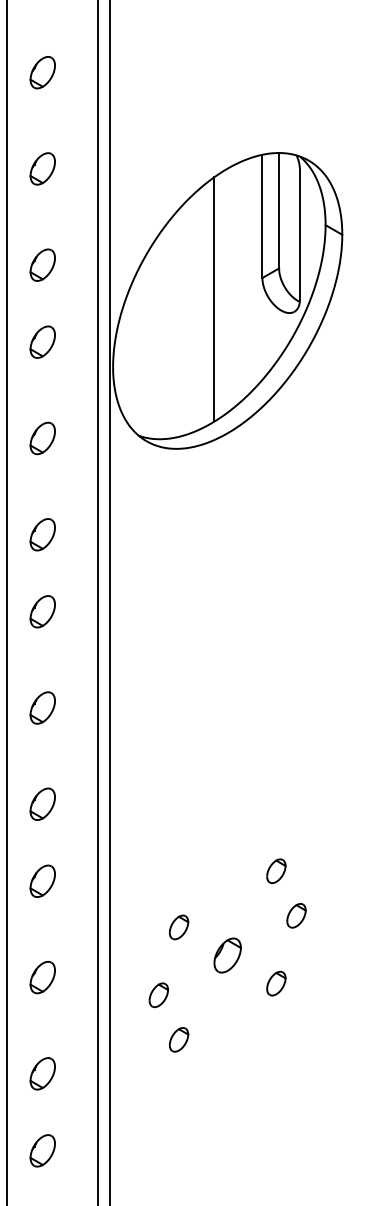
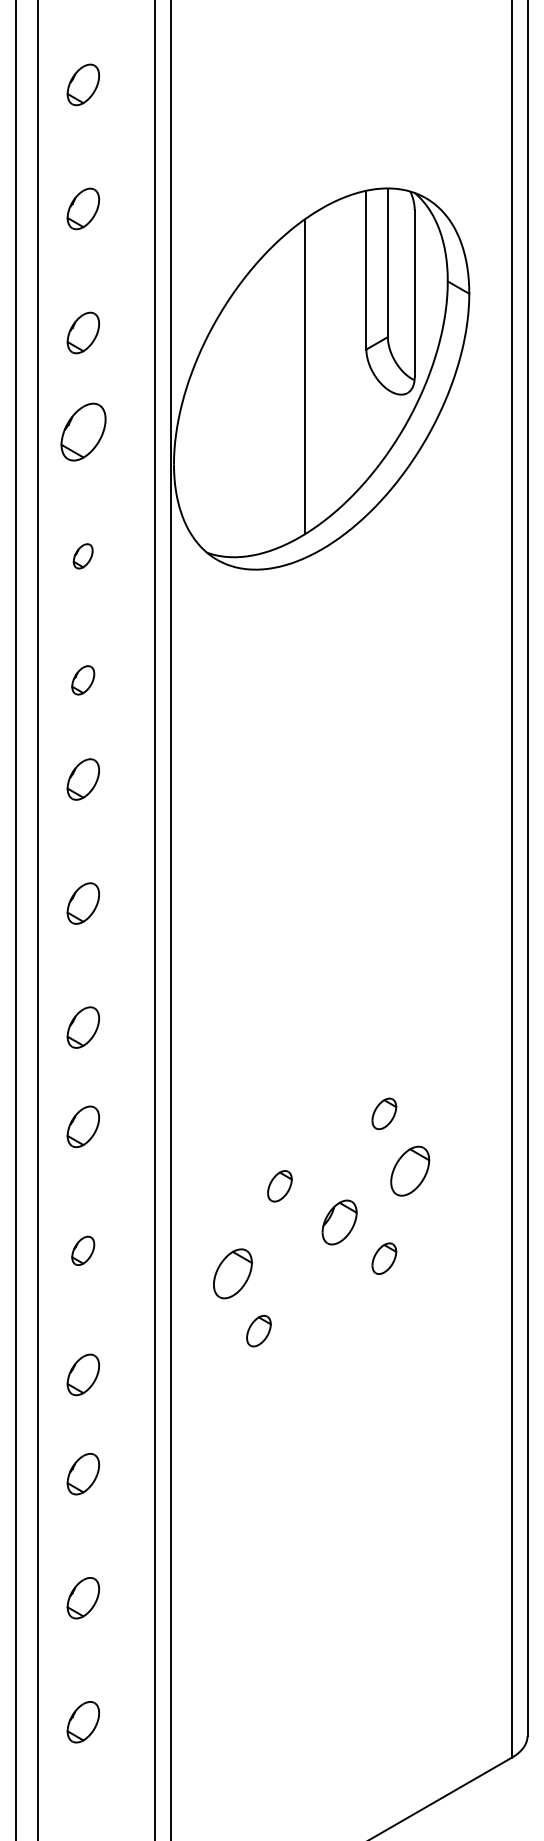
part: (42, 342) -> (82, 432), size x1.4
part: (42, 438) -> (82, 556), size x0.6
part: (42, 534) -> (82, 680), size x0.7
part: (296, 915) -> (410, 1171), size x1.6
part: (178, 927) -> (279, 1186), moved
part: (227, 955) -> (339, 1222), moved
part: (42, 977) -> (82, 1250), size x0.7
part: (158, 995) -> (232, 1273), size x1.6

